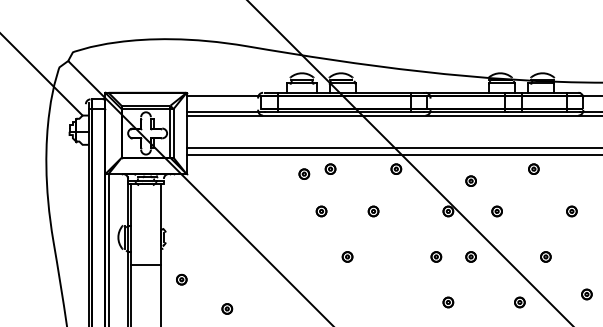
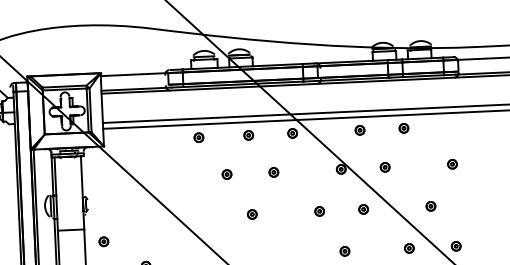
part: (330, 168) -> (248, 134), moved
part: (533, 168) -> (403, 127), moved
part: (304, 173) -> (199, 137), moved
part: (470, 180) -> (359, 129), moved
part: (436, 256) -> (319, 211), moved
part: (586, 294) -> (455, 246), moved

